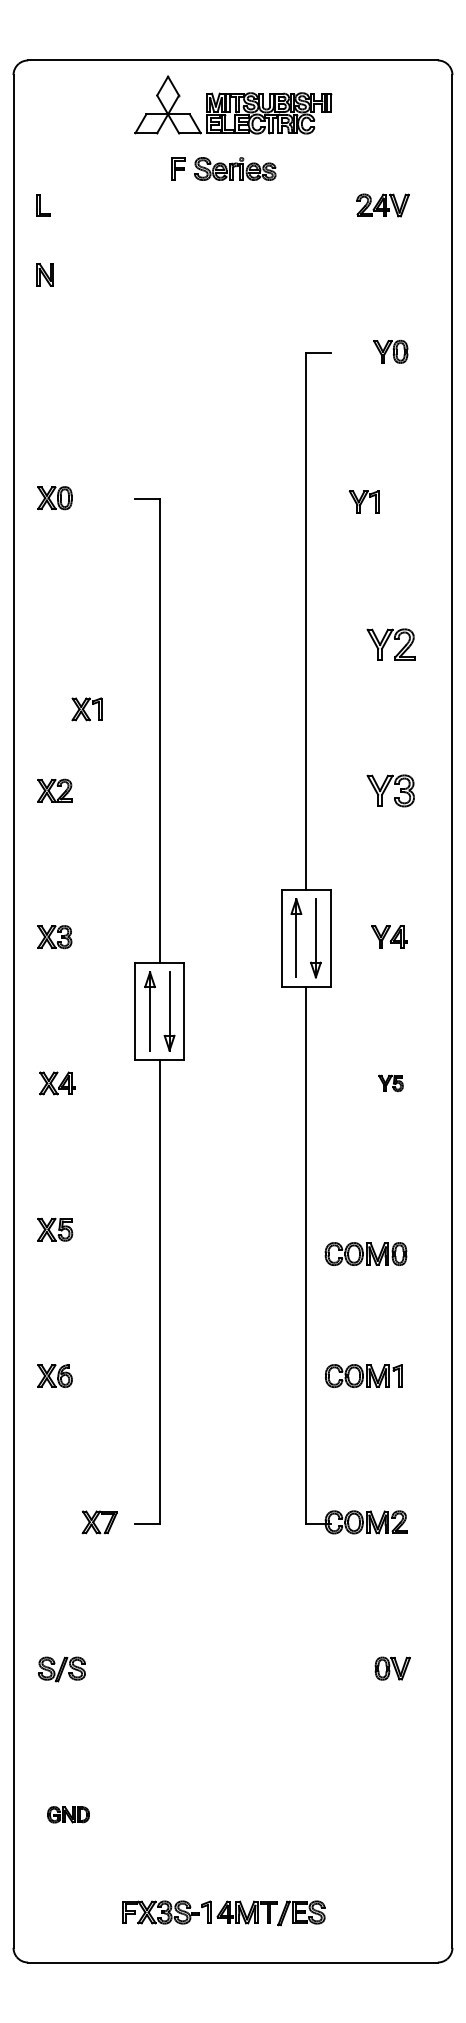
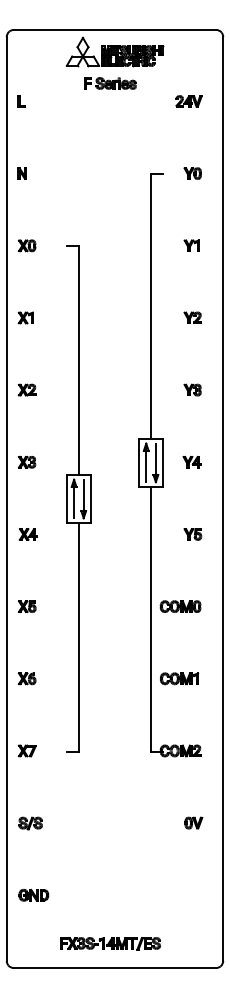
part: (43, 274) -> (21, 173), moved
part: (363, 501) -> (191, 245), moved
part: (390, 643) -> (192, 317), size x0.71
part: (86, 708) -> (25, 317), moved
part: (390, 789) -> (192, 389), size x0.71
part: (390, 1083) -> (192, 534), size x1.43
part: (365, 1253) -> (180, 606), moved
part: (98, 1521) -> (26, 750), moved
part: (67, 1813) -> (33, 894), size x1.43

